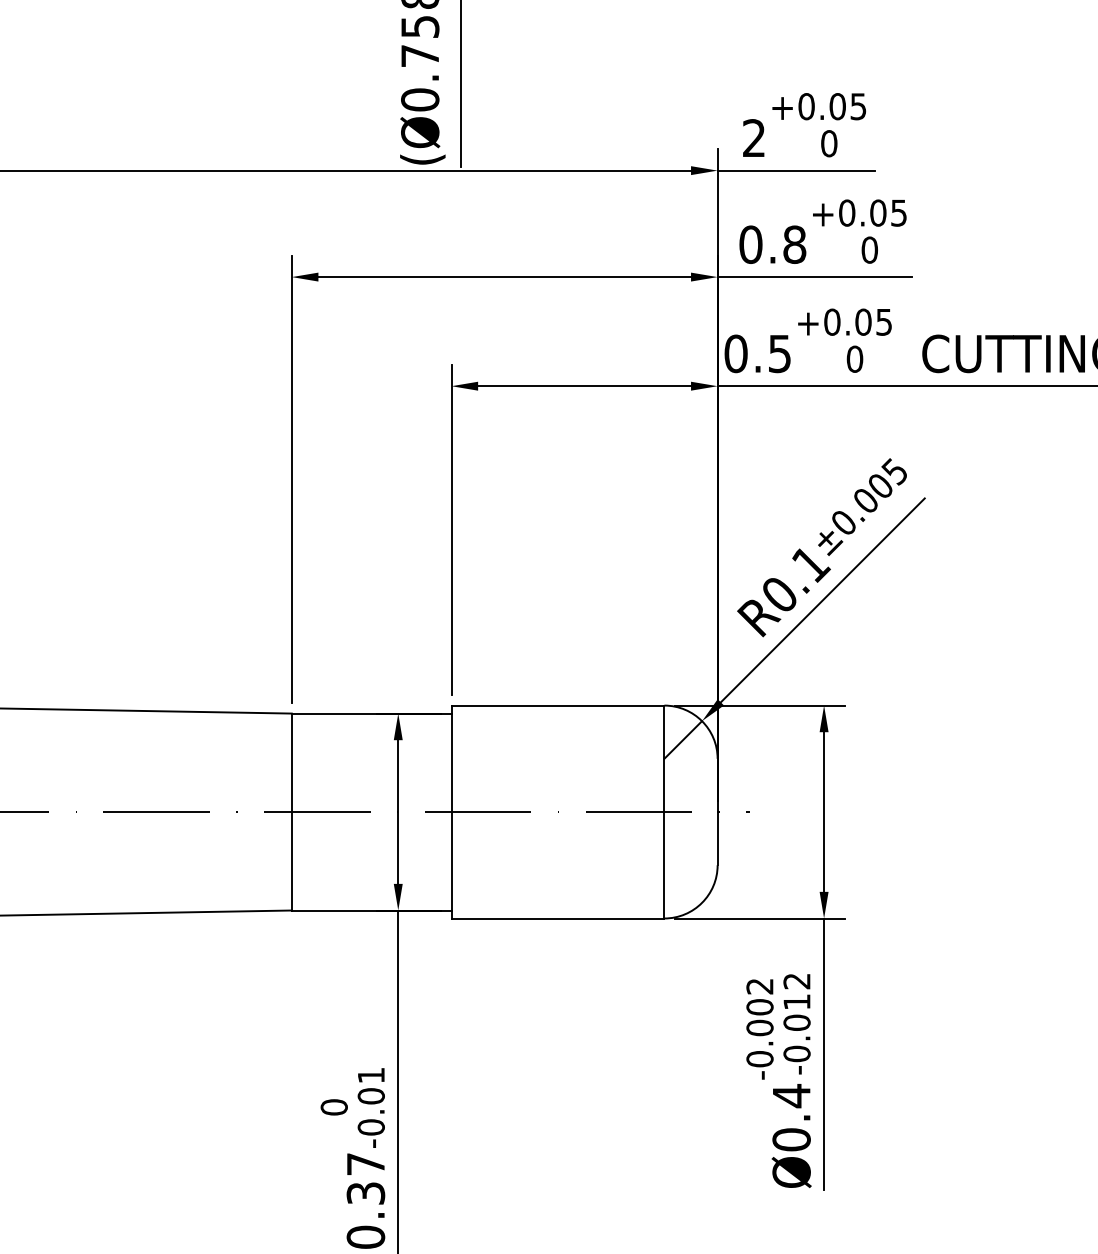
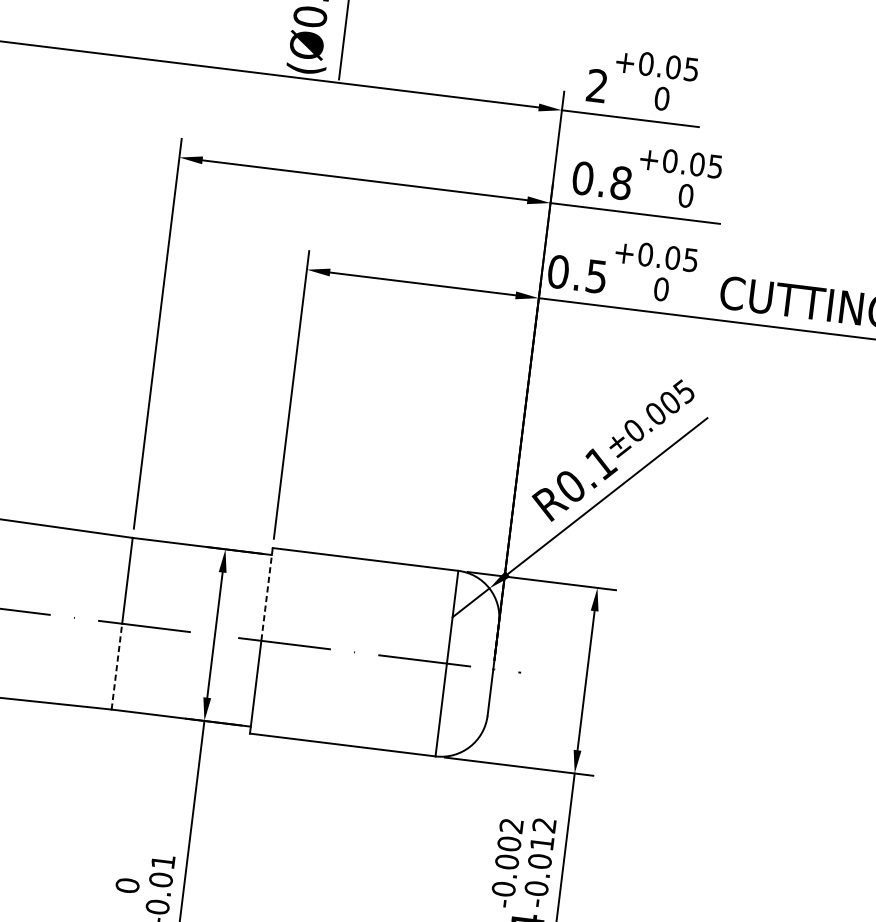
line: (451, 759) -> (266, 595), solid -> dashed
line: (291, 860) -> (116, 665), solid -> dashed

